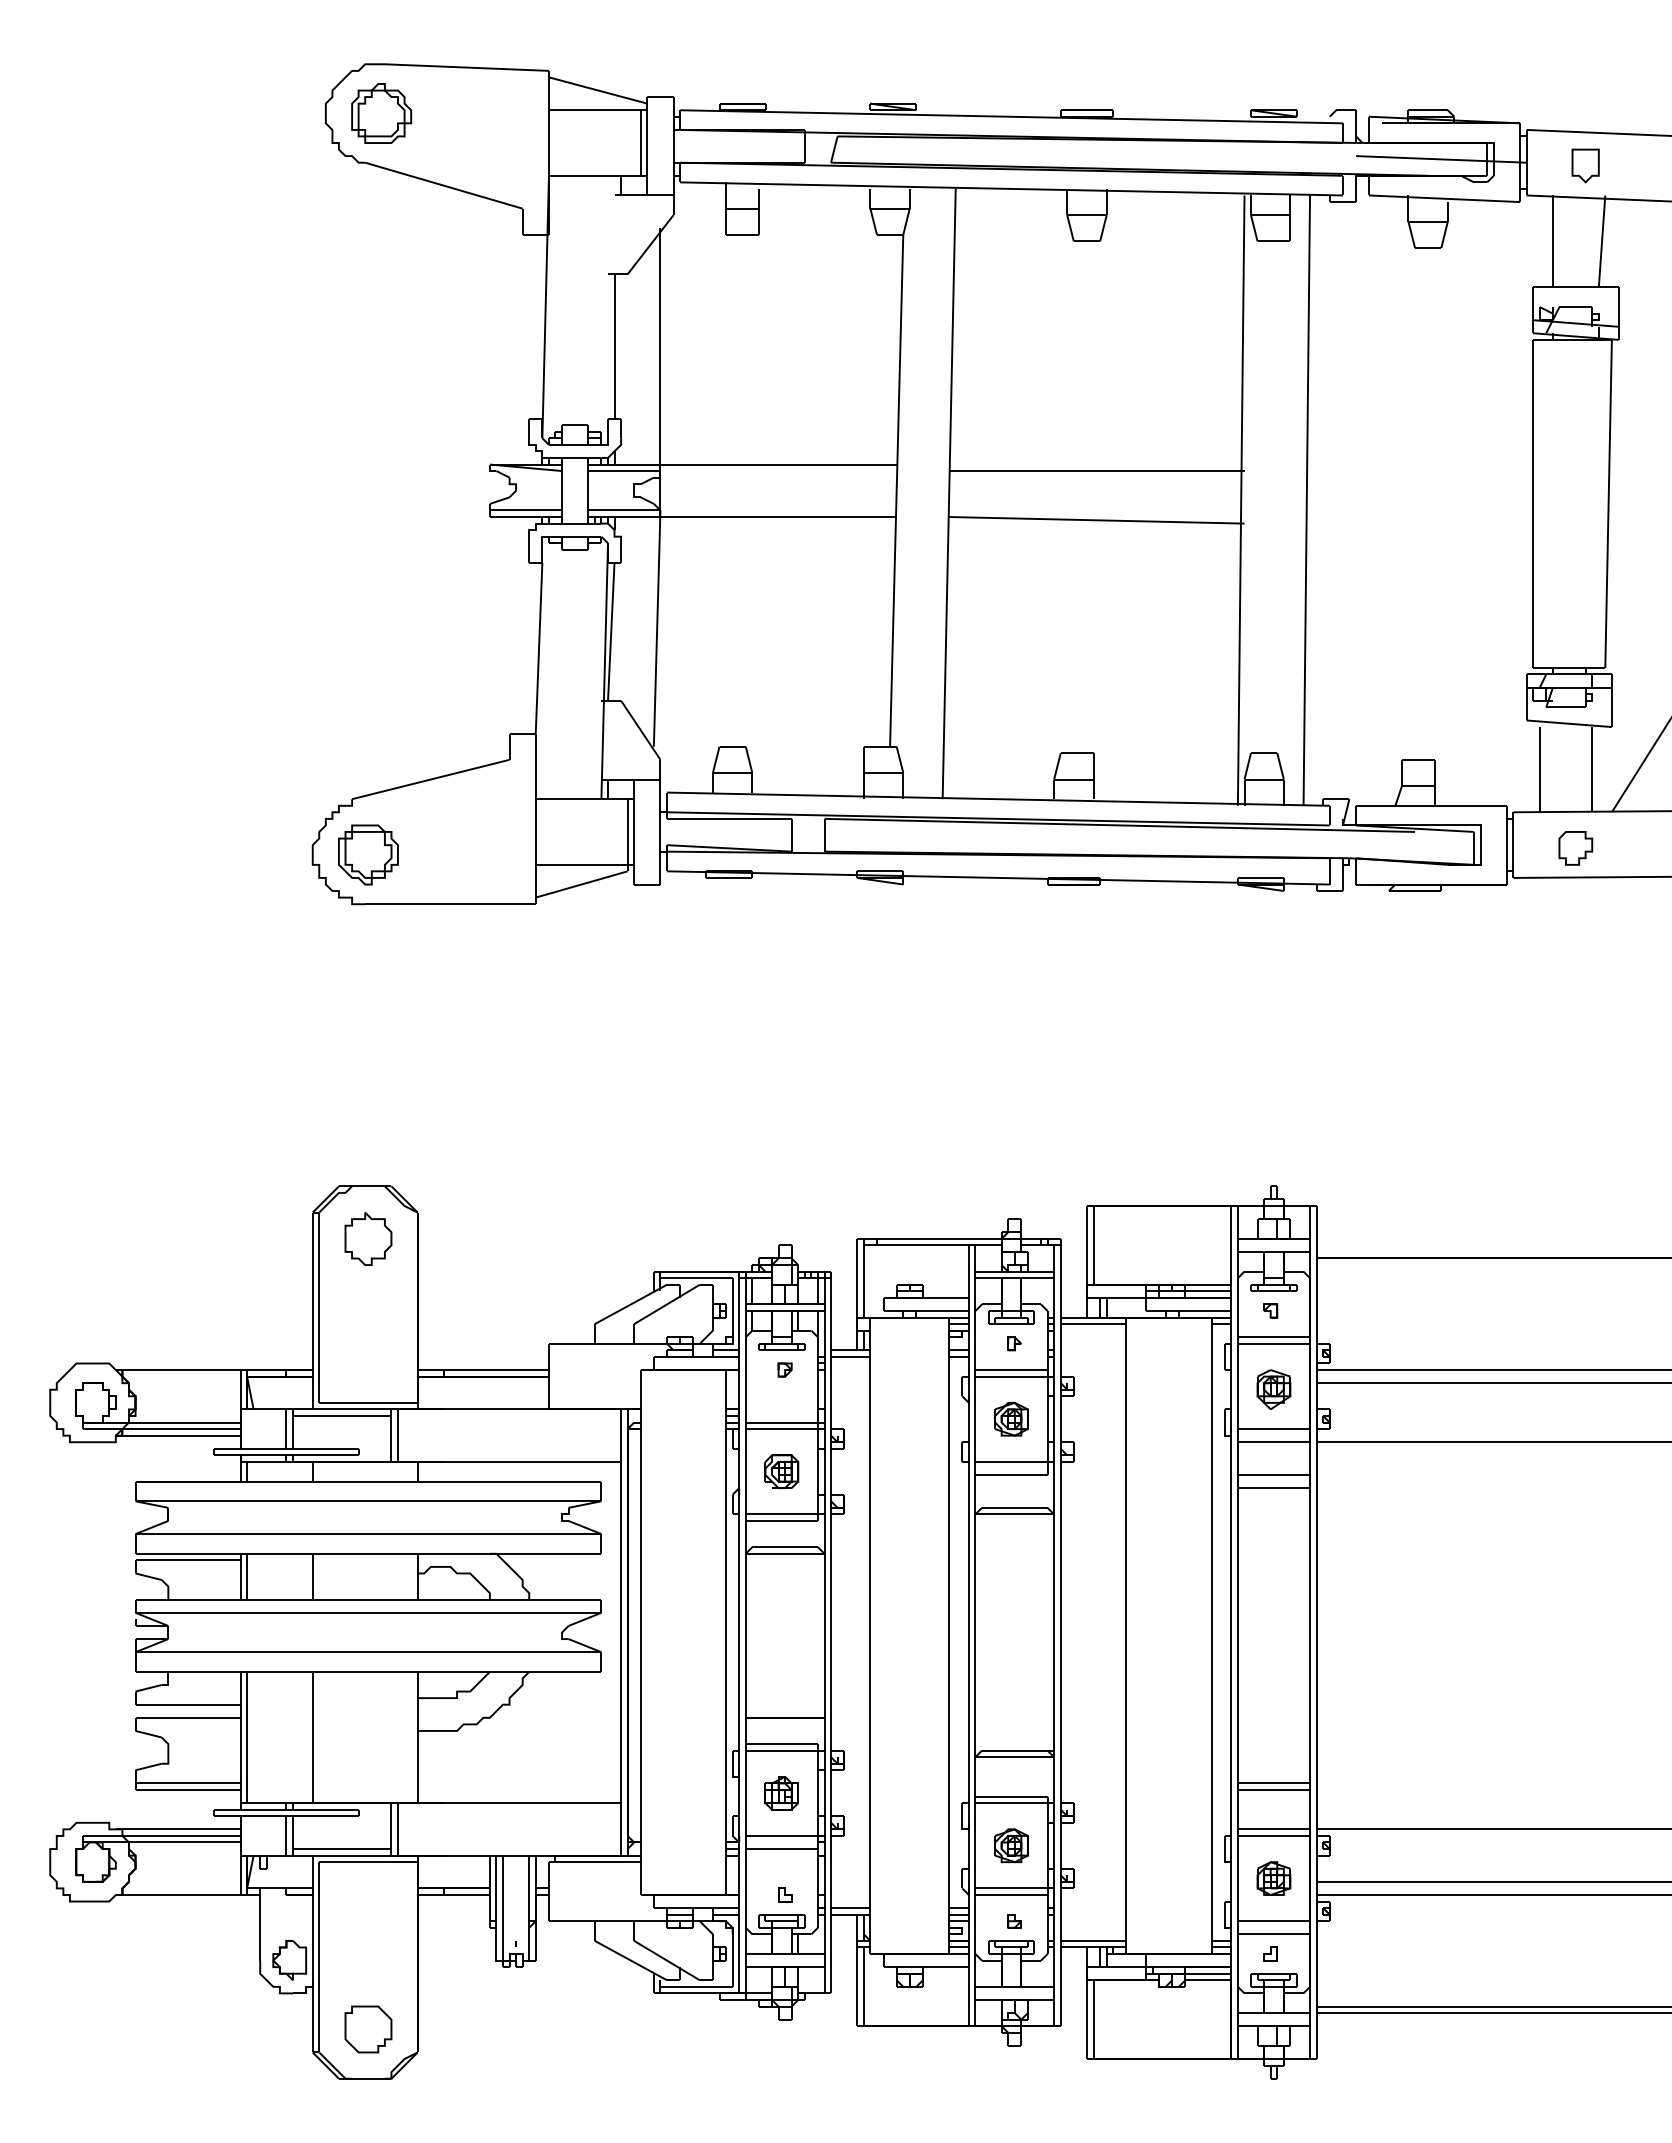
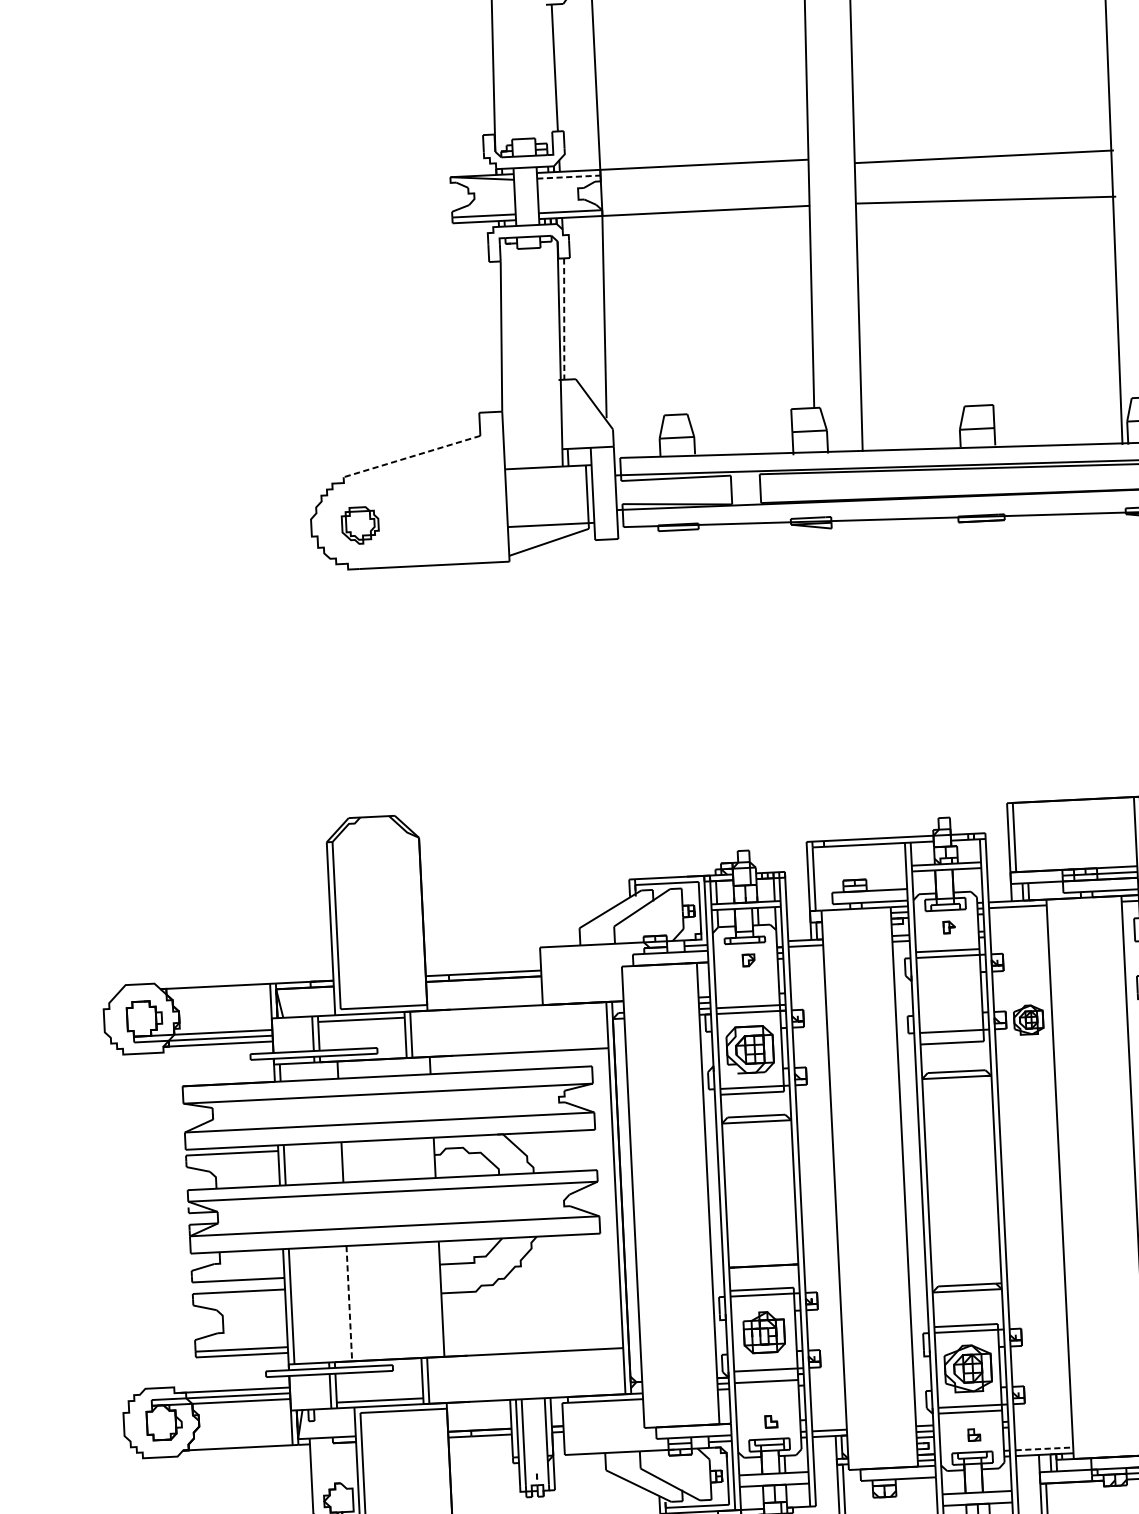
line: (624, 471) -> (568, 177), solid -> dashed
line: (611, 631) -> (564, 318), solid -> dashed
line: (430, 779) -> (411, 456), solid -> dashed
part: (368, 854) -> (360, 525), size x0.7
part: (368, 1238) -> (376, 862), removed
part: (1011, 1419) -> (1028, 1020), moved
part: (781, 1471) -> (749, 1049), size x1.6
line: (312, 1737) -> (349, 1303), solid -> dashed
part: (781, 1793) -> (763, 1332), size x1.4
part: (1011, 1845) -> (968, 1368), size x1.6
line: (1093, 1940) -> (1044, 1448), solid -> dashed

